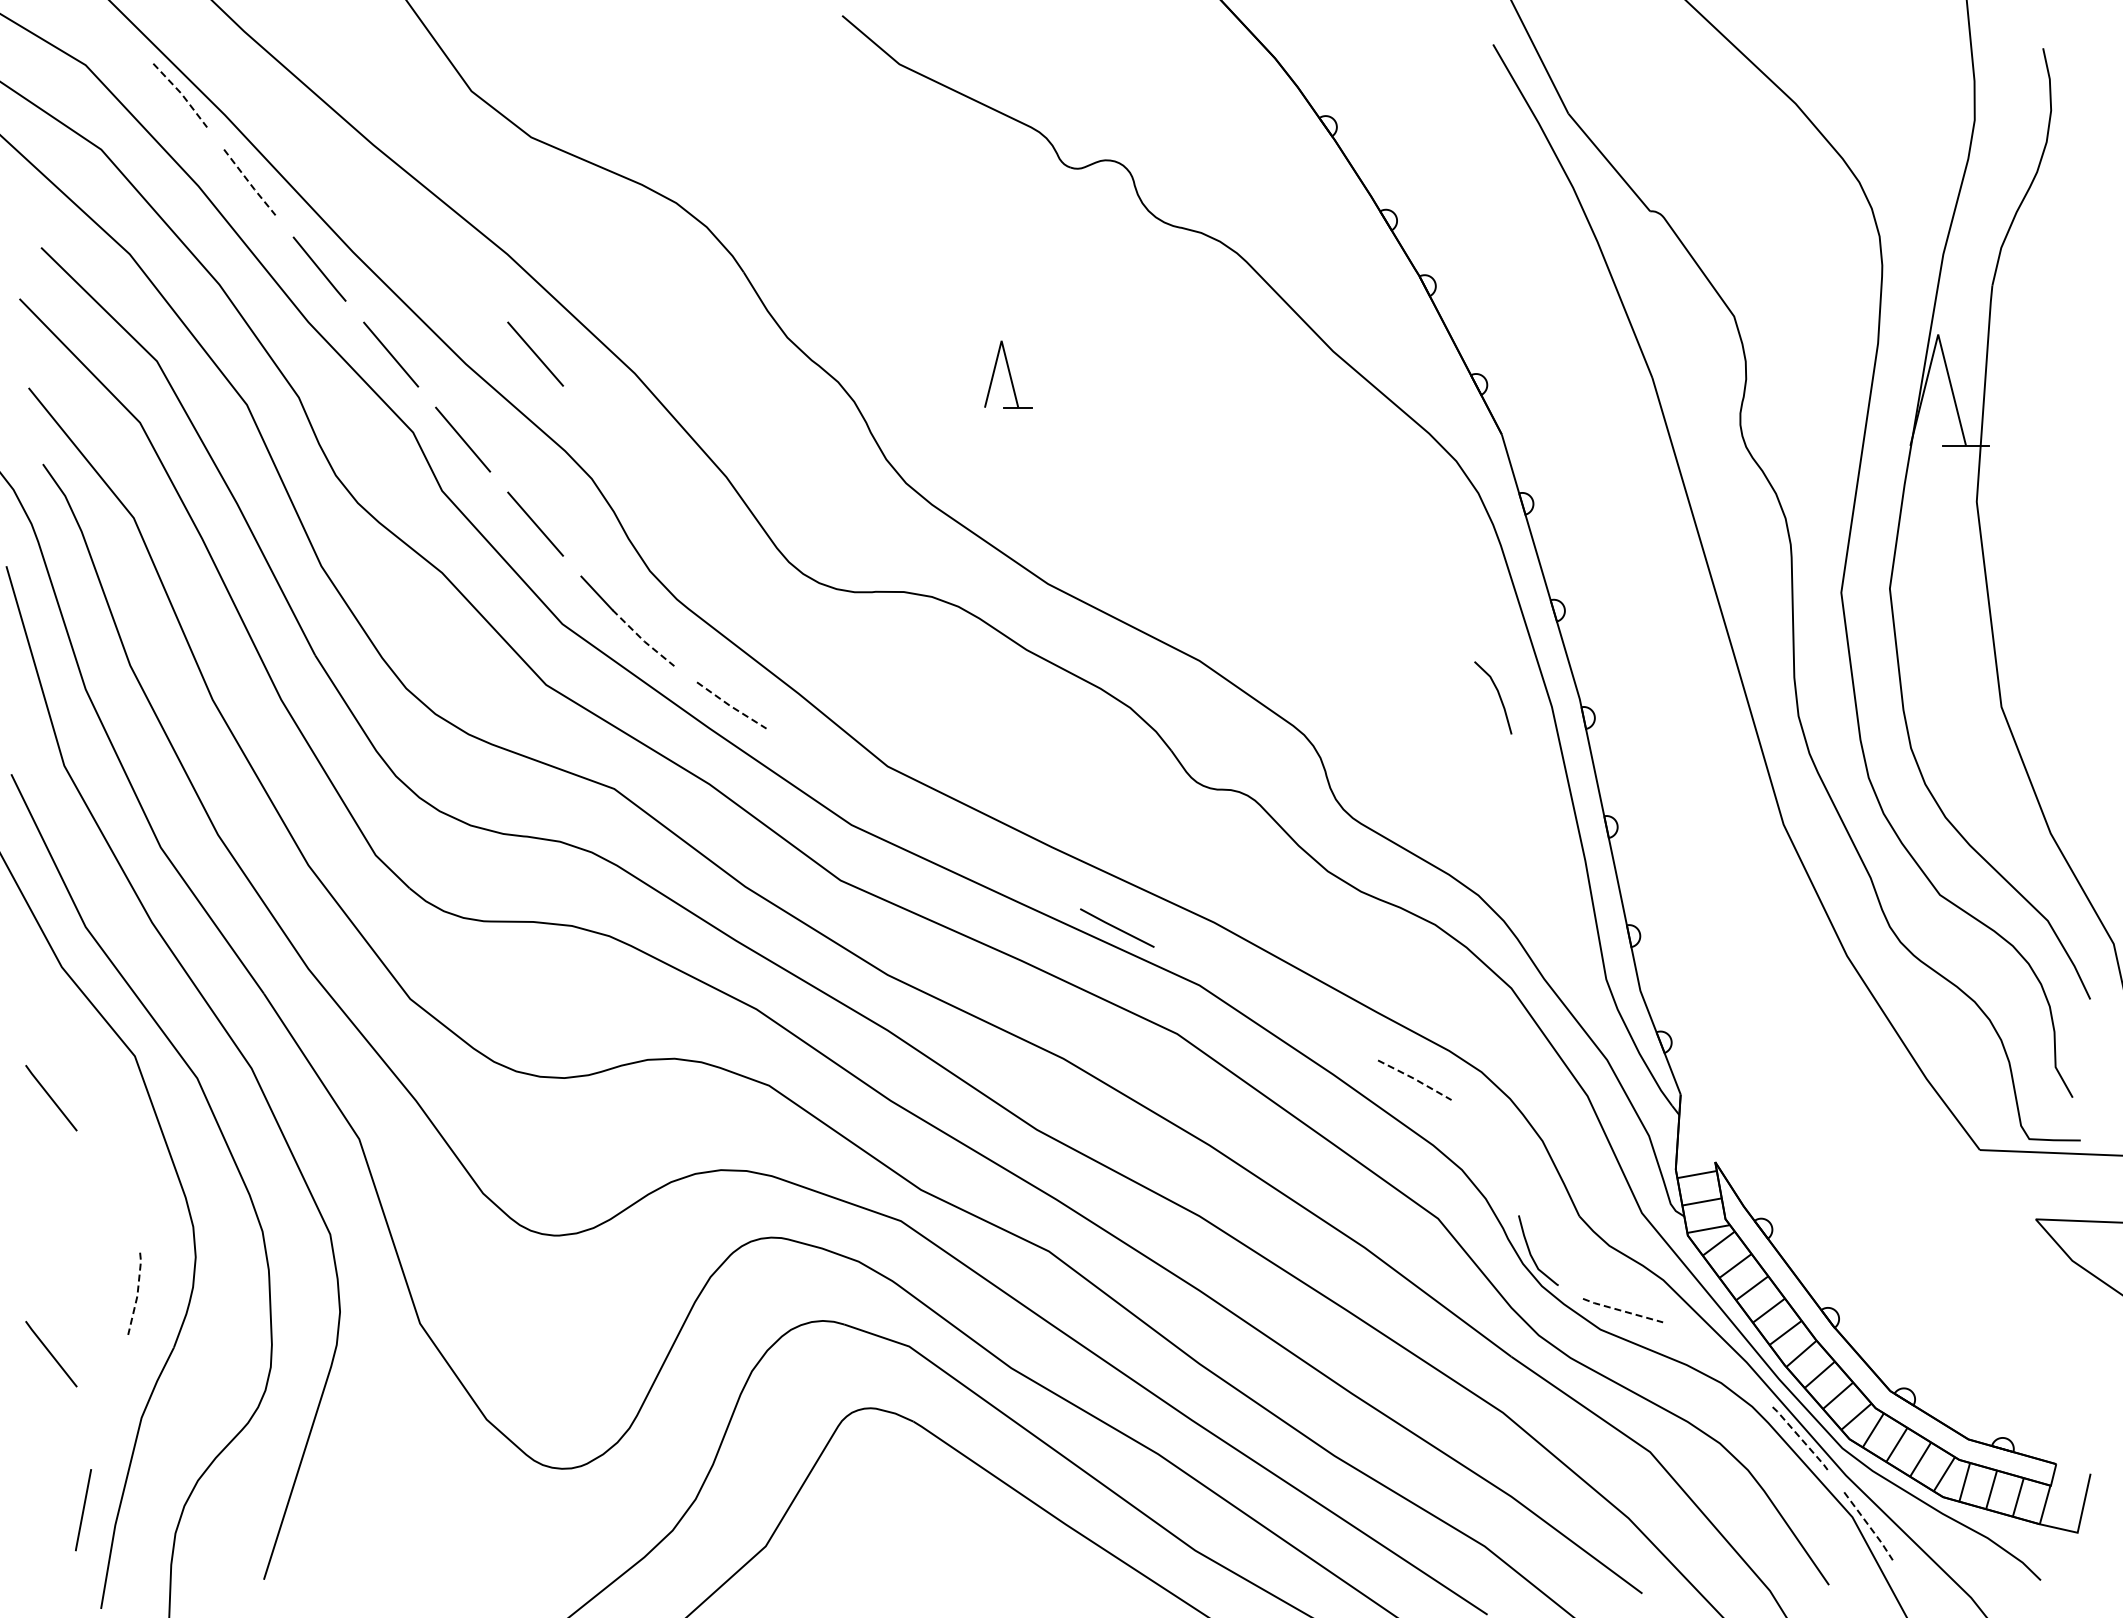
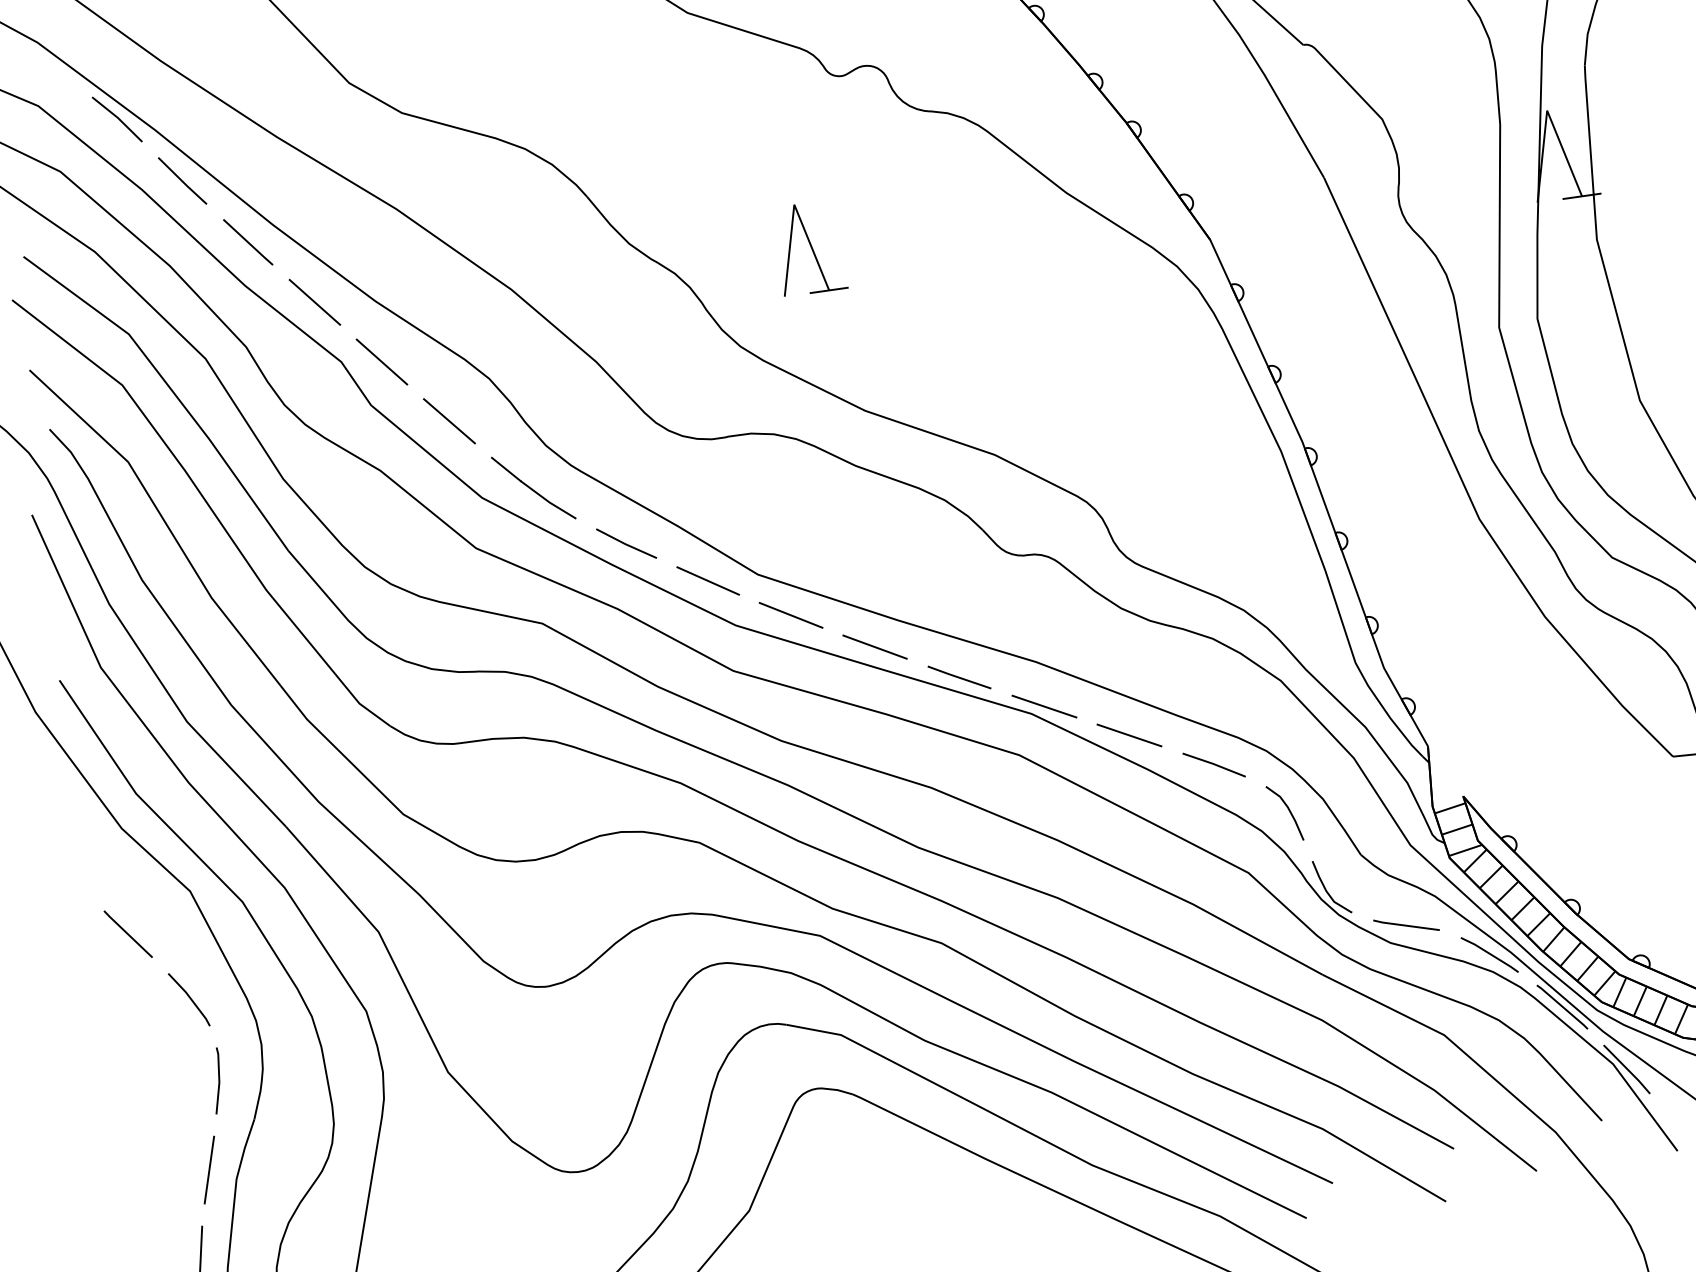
line: (181, 94) -> (118, 118), dashed -> solid
line: (249, 183) -> (182, 181), dashed -> solid
line: (535, 353) -> (430, 285), removed
part: (1008, 374) -> (809, 248), size x1.67
line: (642, 639) -> (547, 501), dashed -> solid
curve: (1498, 695) -> (1288, 810), moved
line: (731, 706) -> (626, 544), dashed -> solid
line: (825, 765) -> (708, 580), added
line: (921, 822) -> (791, 615), added
line: (1018, 875) -> (874, 646), added
line: (1216, 978) -> (1044, 706), added
line: (1315, 1028) -> (1129, 735), added
line: (1414, 1079) -> (1213, 764), dashed -> solid
line: (116, 1189) -> (190, 999), added
line: (137, 1294) -> (219, 1081), dashed -> solid
line: (1622, 1310) -> (1406, 925), dashed -> solid
line: (51, 1354) -> (157, 1138), removed
line: (1719, 1360) -> (1489, 954), added
line: (109, 1401) -> (209, 1169), added
line: (1800, 1438) -> (1562, 1007), dashed -> solid
line: (1869, 1526) -> (1627, 1069), dashed -> solid

